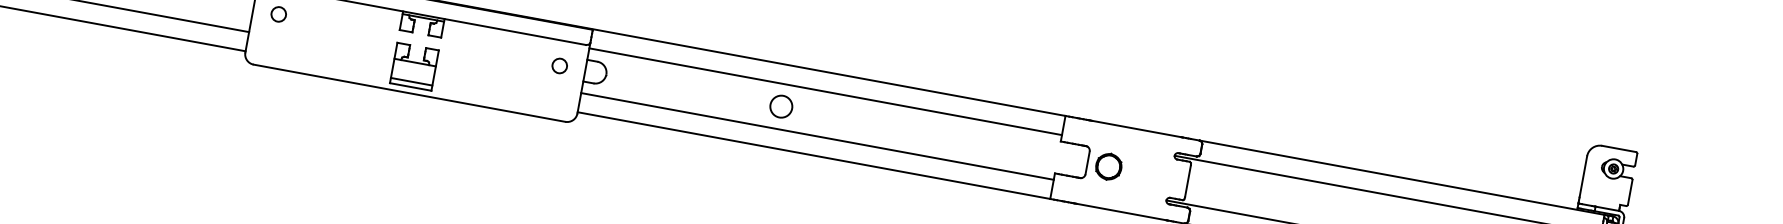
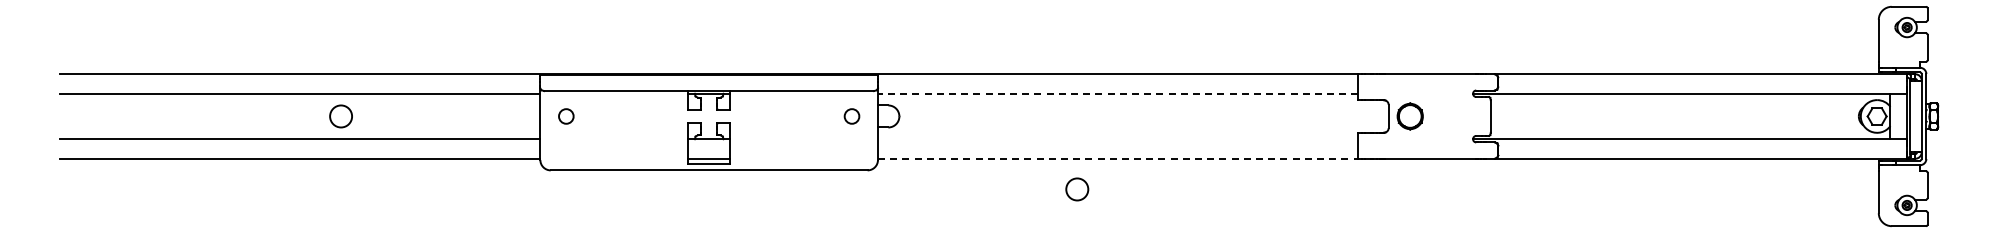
line: (825, 91) -> (1117, 93), solid -> dashed
circle: (781, 106) -> (1077, 189), moved
line: (816, 136) -> (1117, 139), removed
line: (814, 155) -> (1118, 158), solid -> dashed

